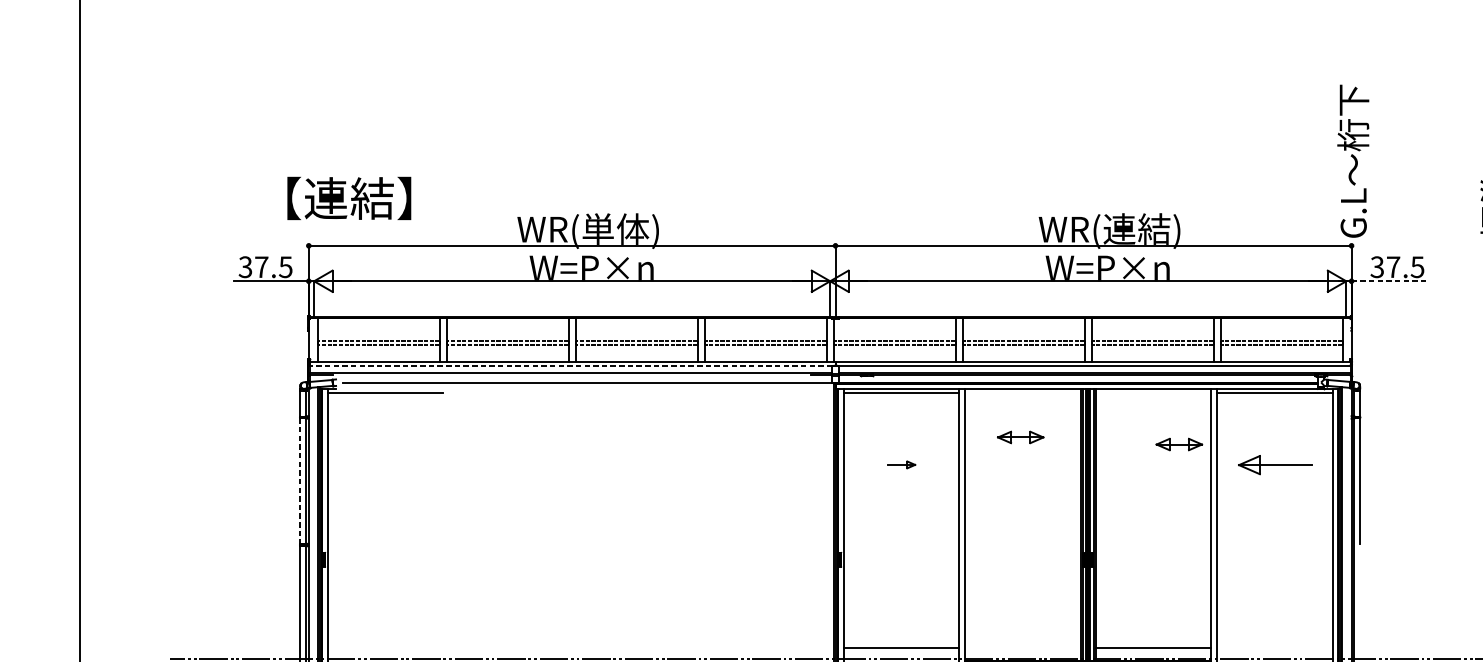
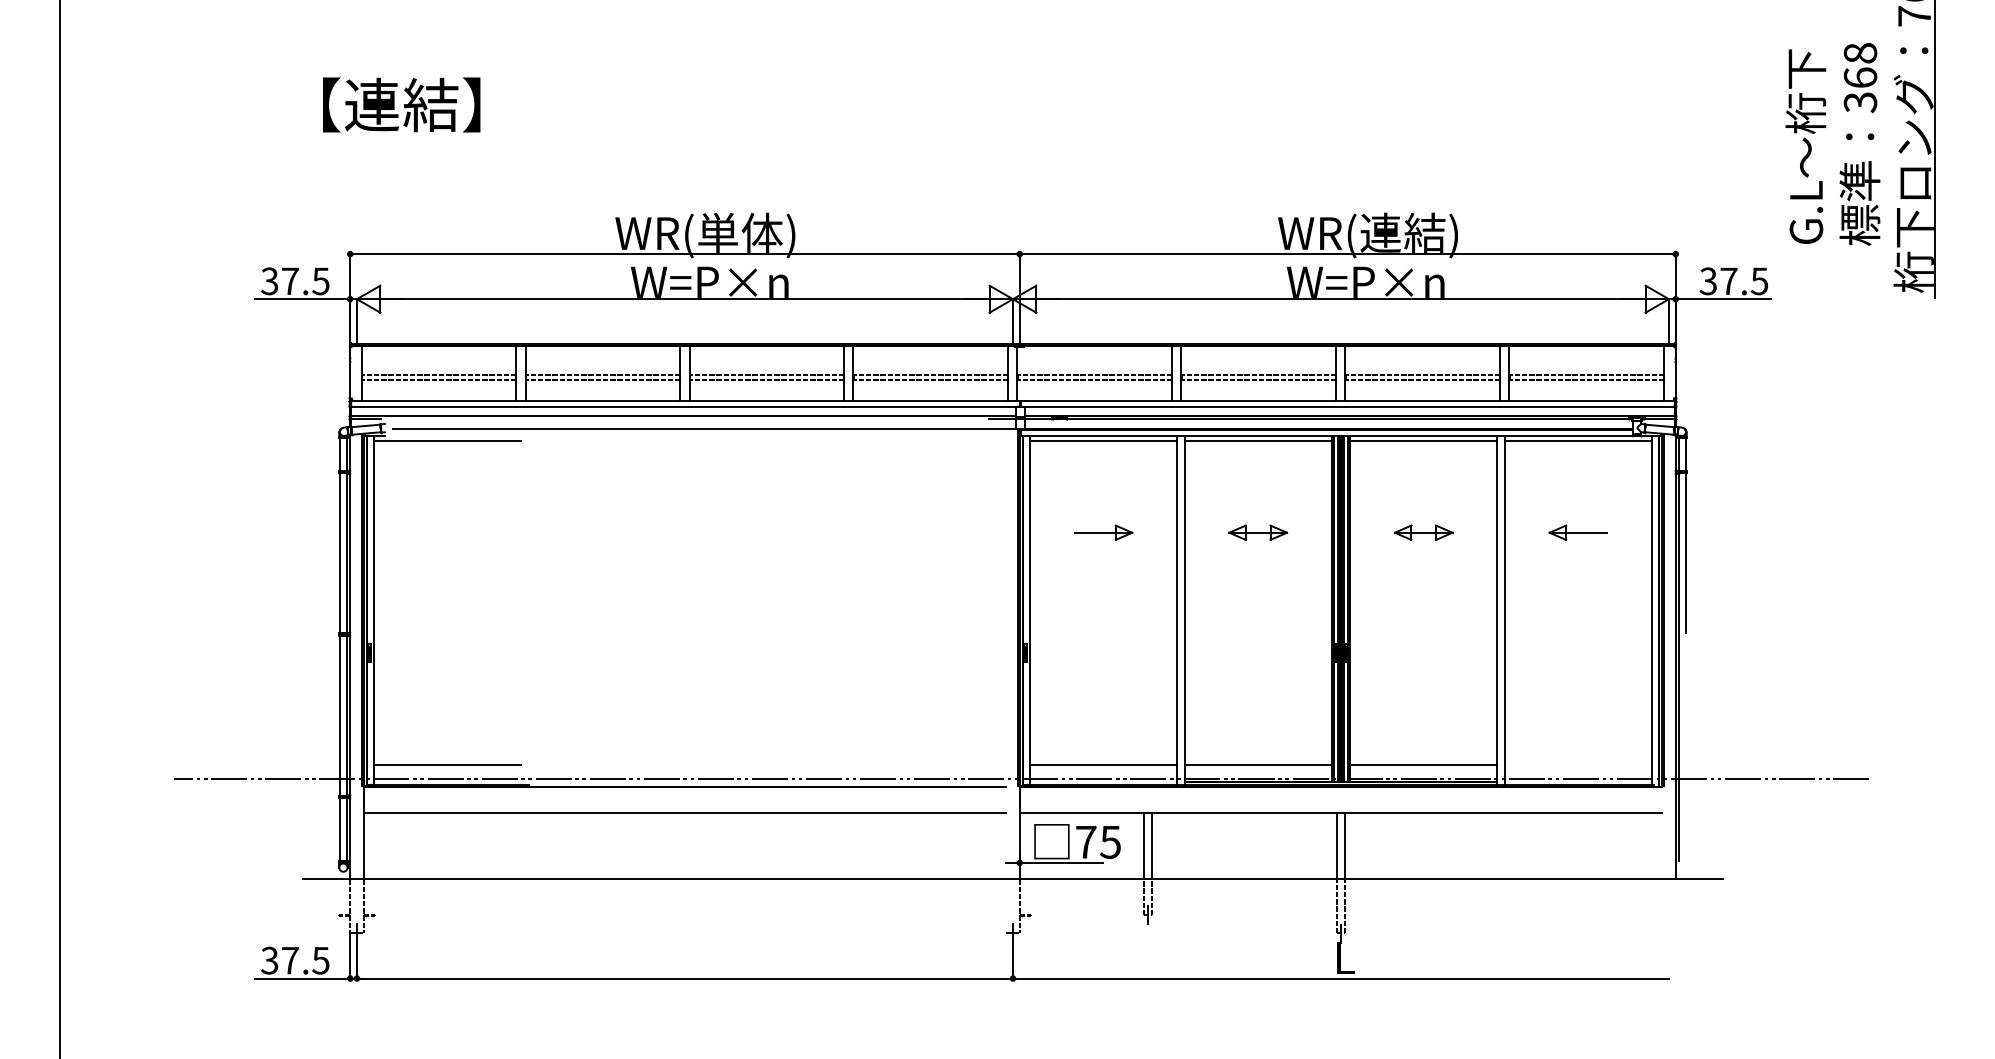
text: (1352, 161) -> (1805, 146), moved
text: (349, 198) -> (401, 104), moved
line: (1389, 281) -> (1723, 299), dashed -> solid
line: (570, 366) -> (682, 407), dashed -> solid
line: (1022, 393) -> (1257, 441), added
line: (1153, 393) -> (1423, 441), added
part: (1020, 437) -> (1258, 532), moved
part: (1179, 444) -> (1423, 532), moved
part: (901, 464) -> (1103, 532), size x1.67
part: (1274, 464) -> (1577, 532), size x0.62
line: (300, 481) -> (339, 553), dashed -> solid
line: (385, 648) -> (447, 765), added
line: (1022, 648) -> (1257, 765), added

